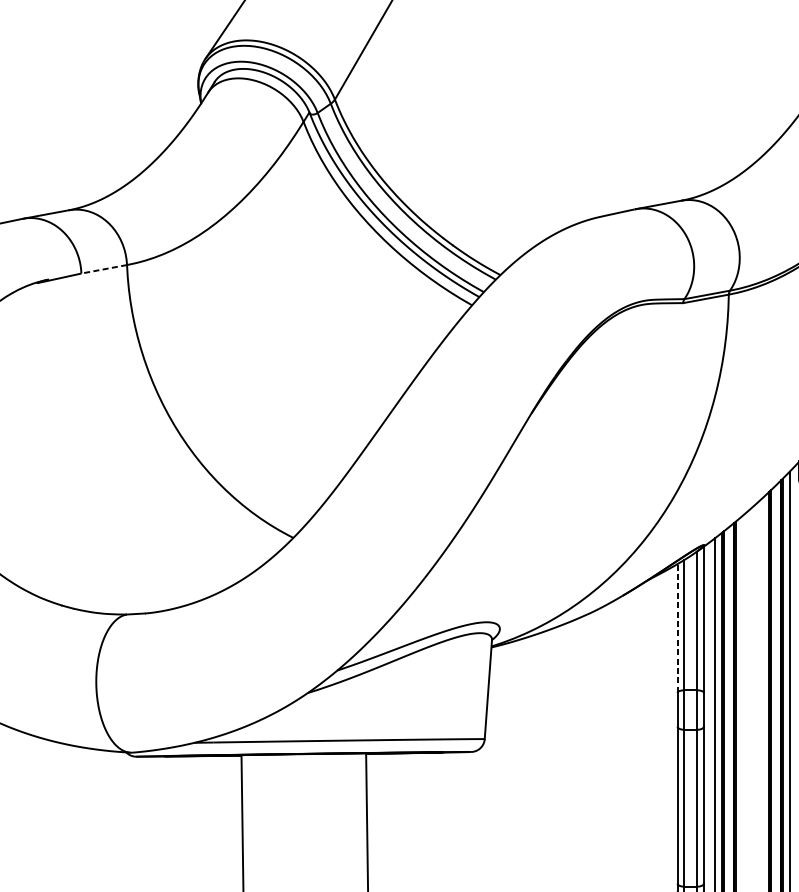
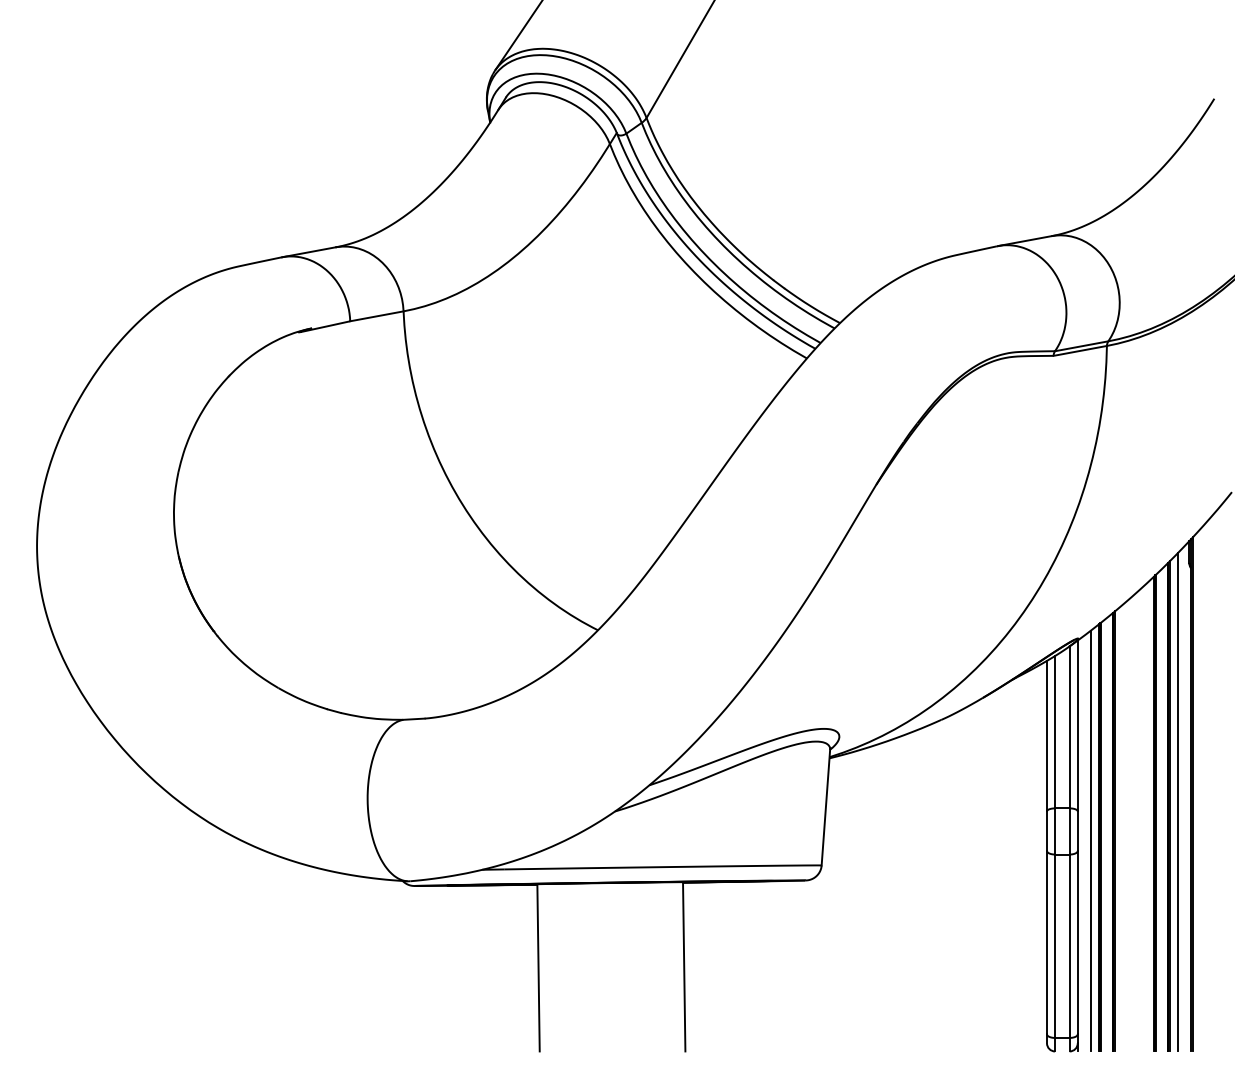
line: (103, 269) -> (376, 316), dashed -> solid
line: (677, 627) -> (1047, 735), dashed -> solid

